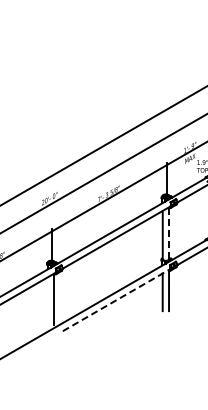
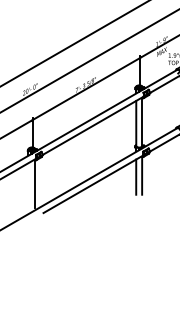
line: (169, 234) -> (142, 122), dashed -> solid
line: (116, 300) -> (92, 184), dashed -> solid

